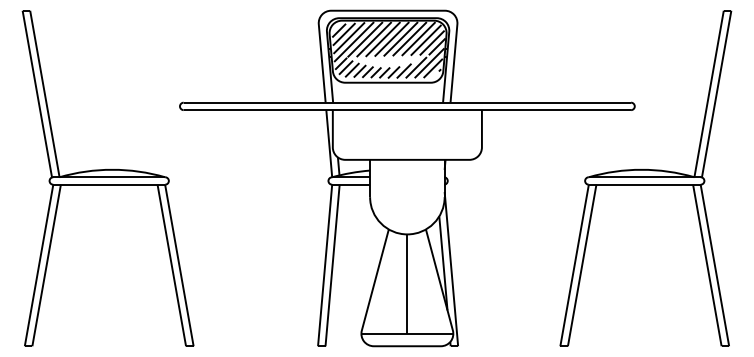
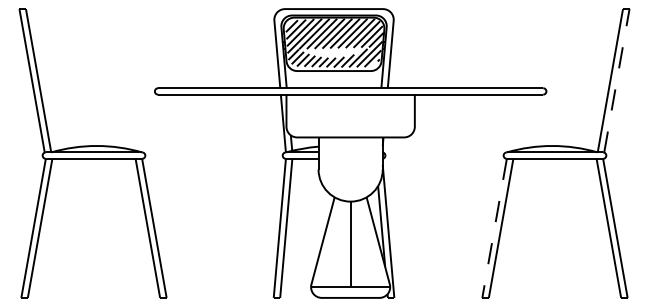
line: (716, 93) -> (616, 80), solid -> dashed
line: (574, 265) -> (494, 228), solid -> dashed

